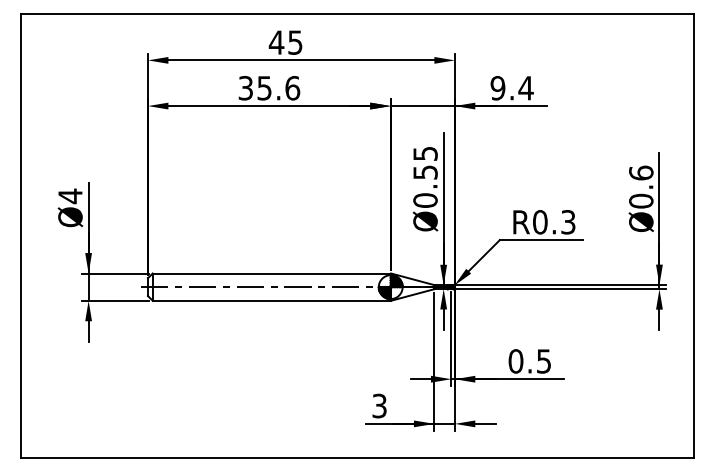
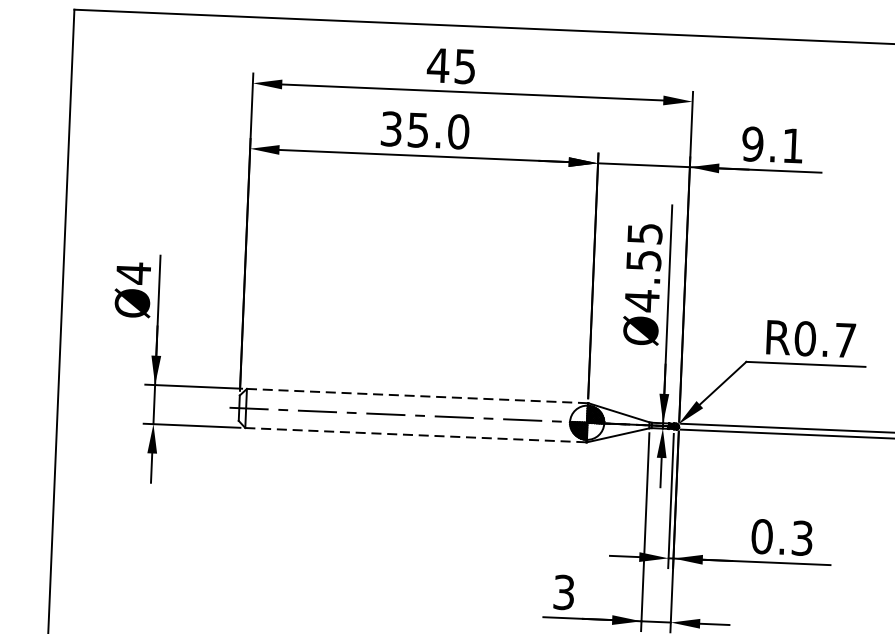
text: (292, 88) -> (458, 132), 35.6 -> 35.0
text: (525, 88) -> (792, 146), 9.4 -> 9.1
text: (425, 200) -> (642, 300), Ø0.55 -> Ø4.55
text: (568, 222) -> (845, 340), R0.3 -> R0.7
line: (271, 273) -> (417, 396), solid -> dashed
line: (271, 300) -> (415, 434), solid -> dashed
text: (544, 360) -> (803, 537), 0.5 -> 0.3

